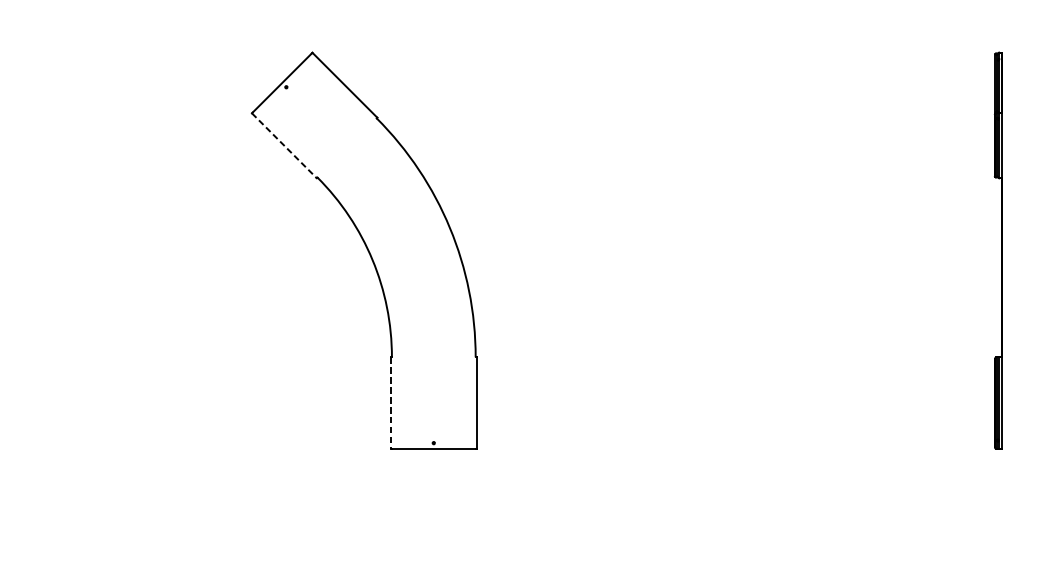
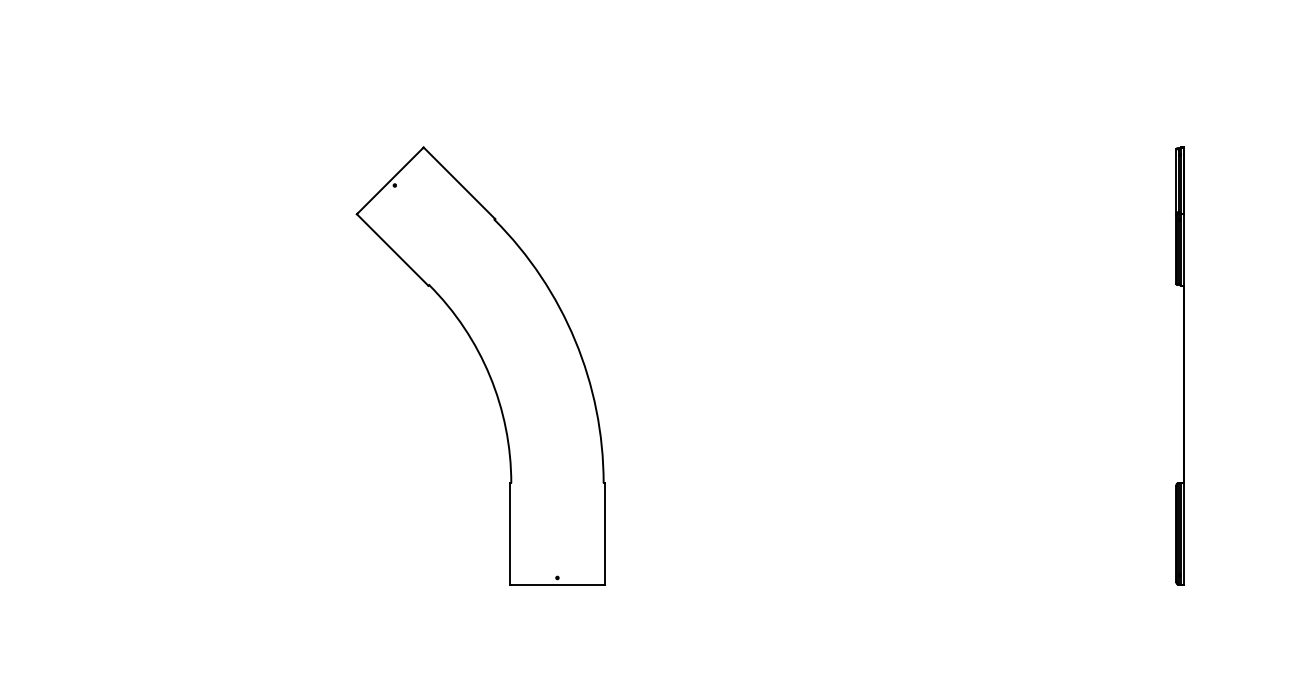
line: (284, 146) -> (392, 250), dashed -> solid
line: (391, 402) -> (510, 533), dashed -> solid

